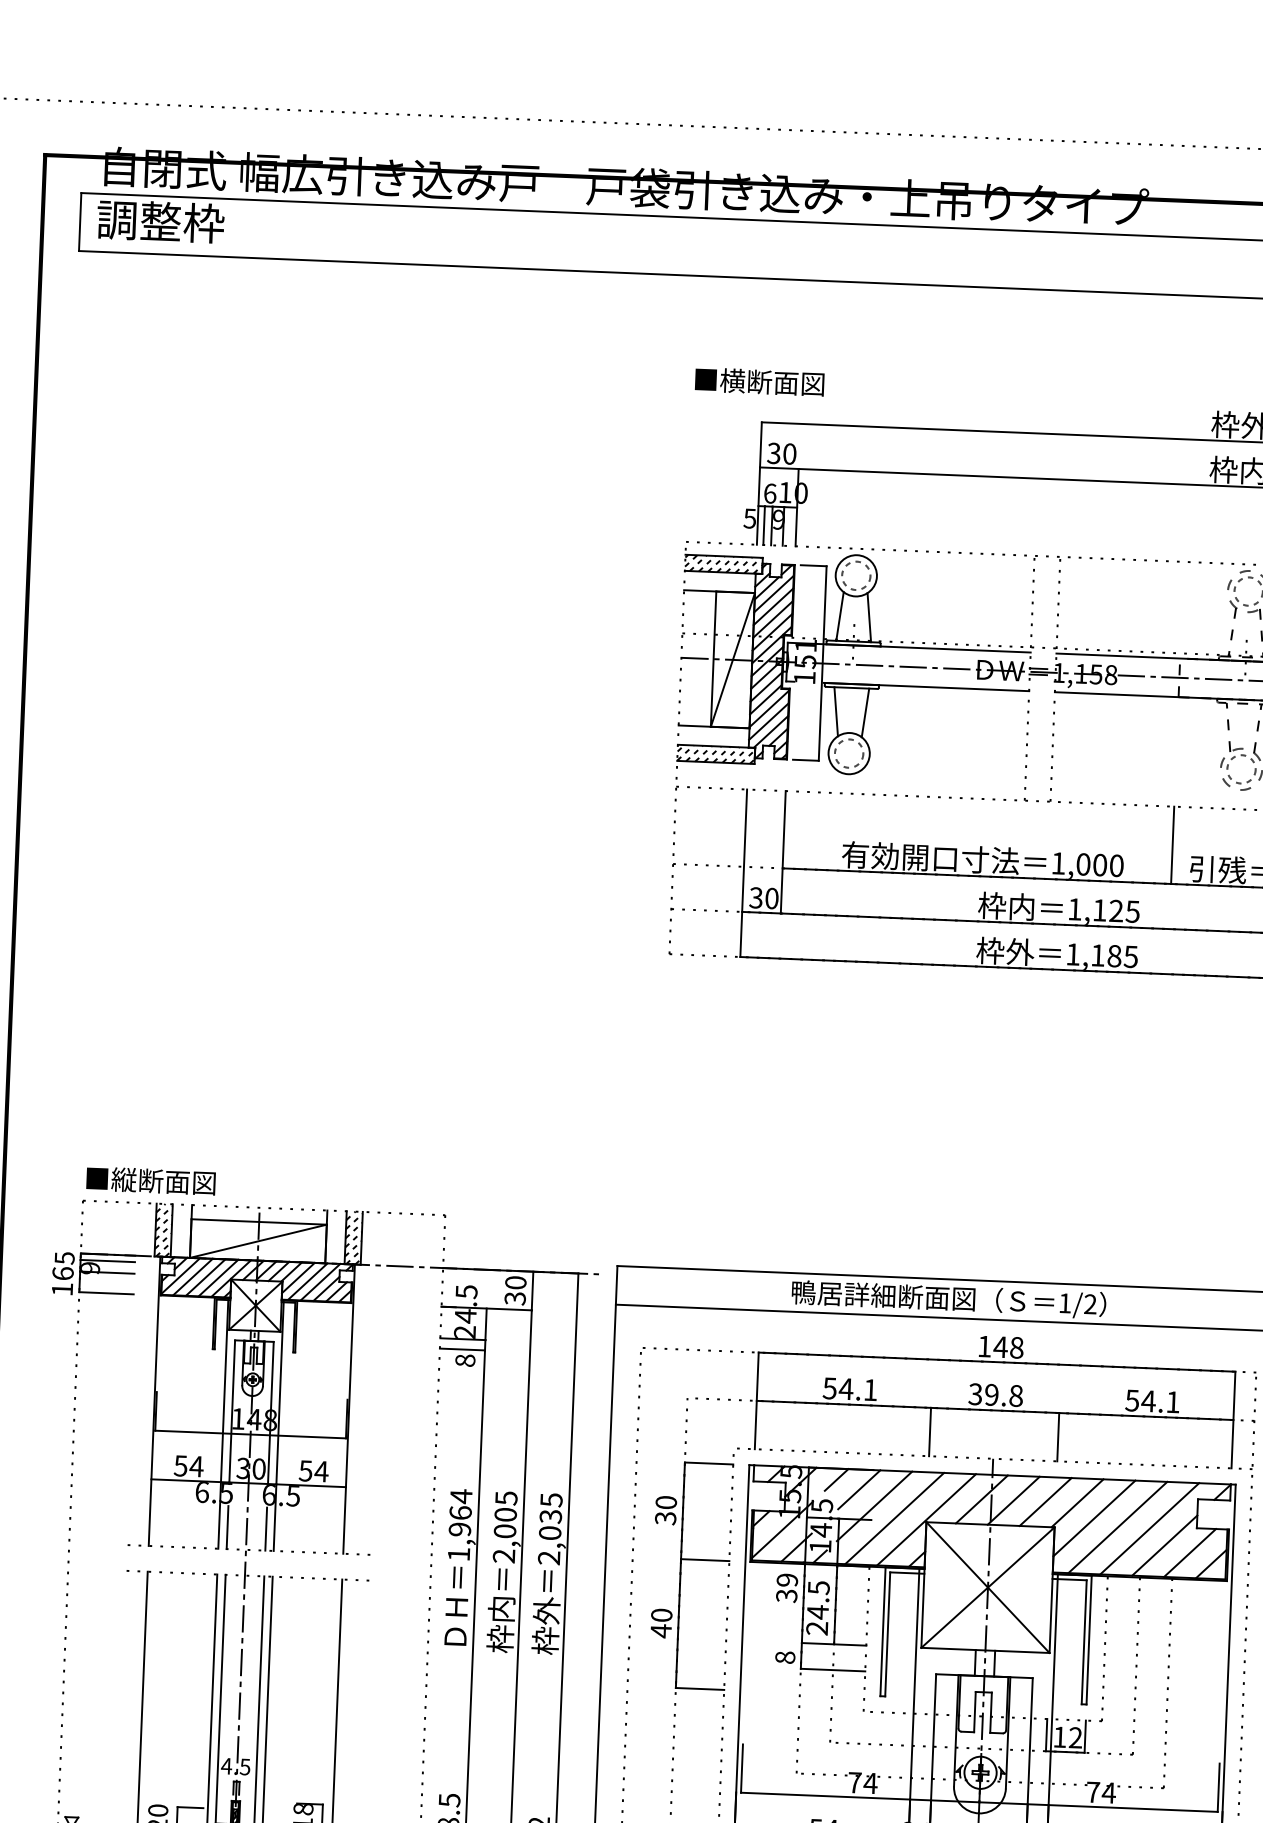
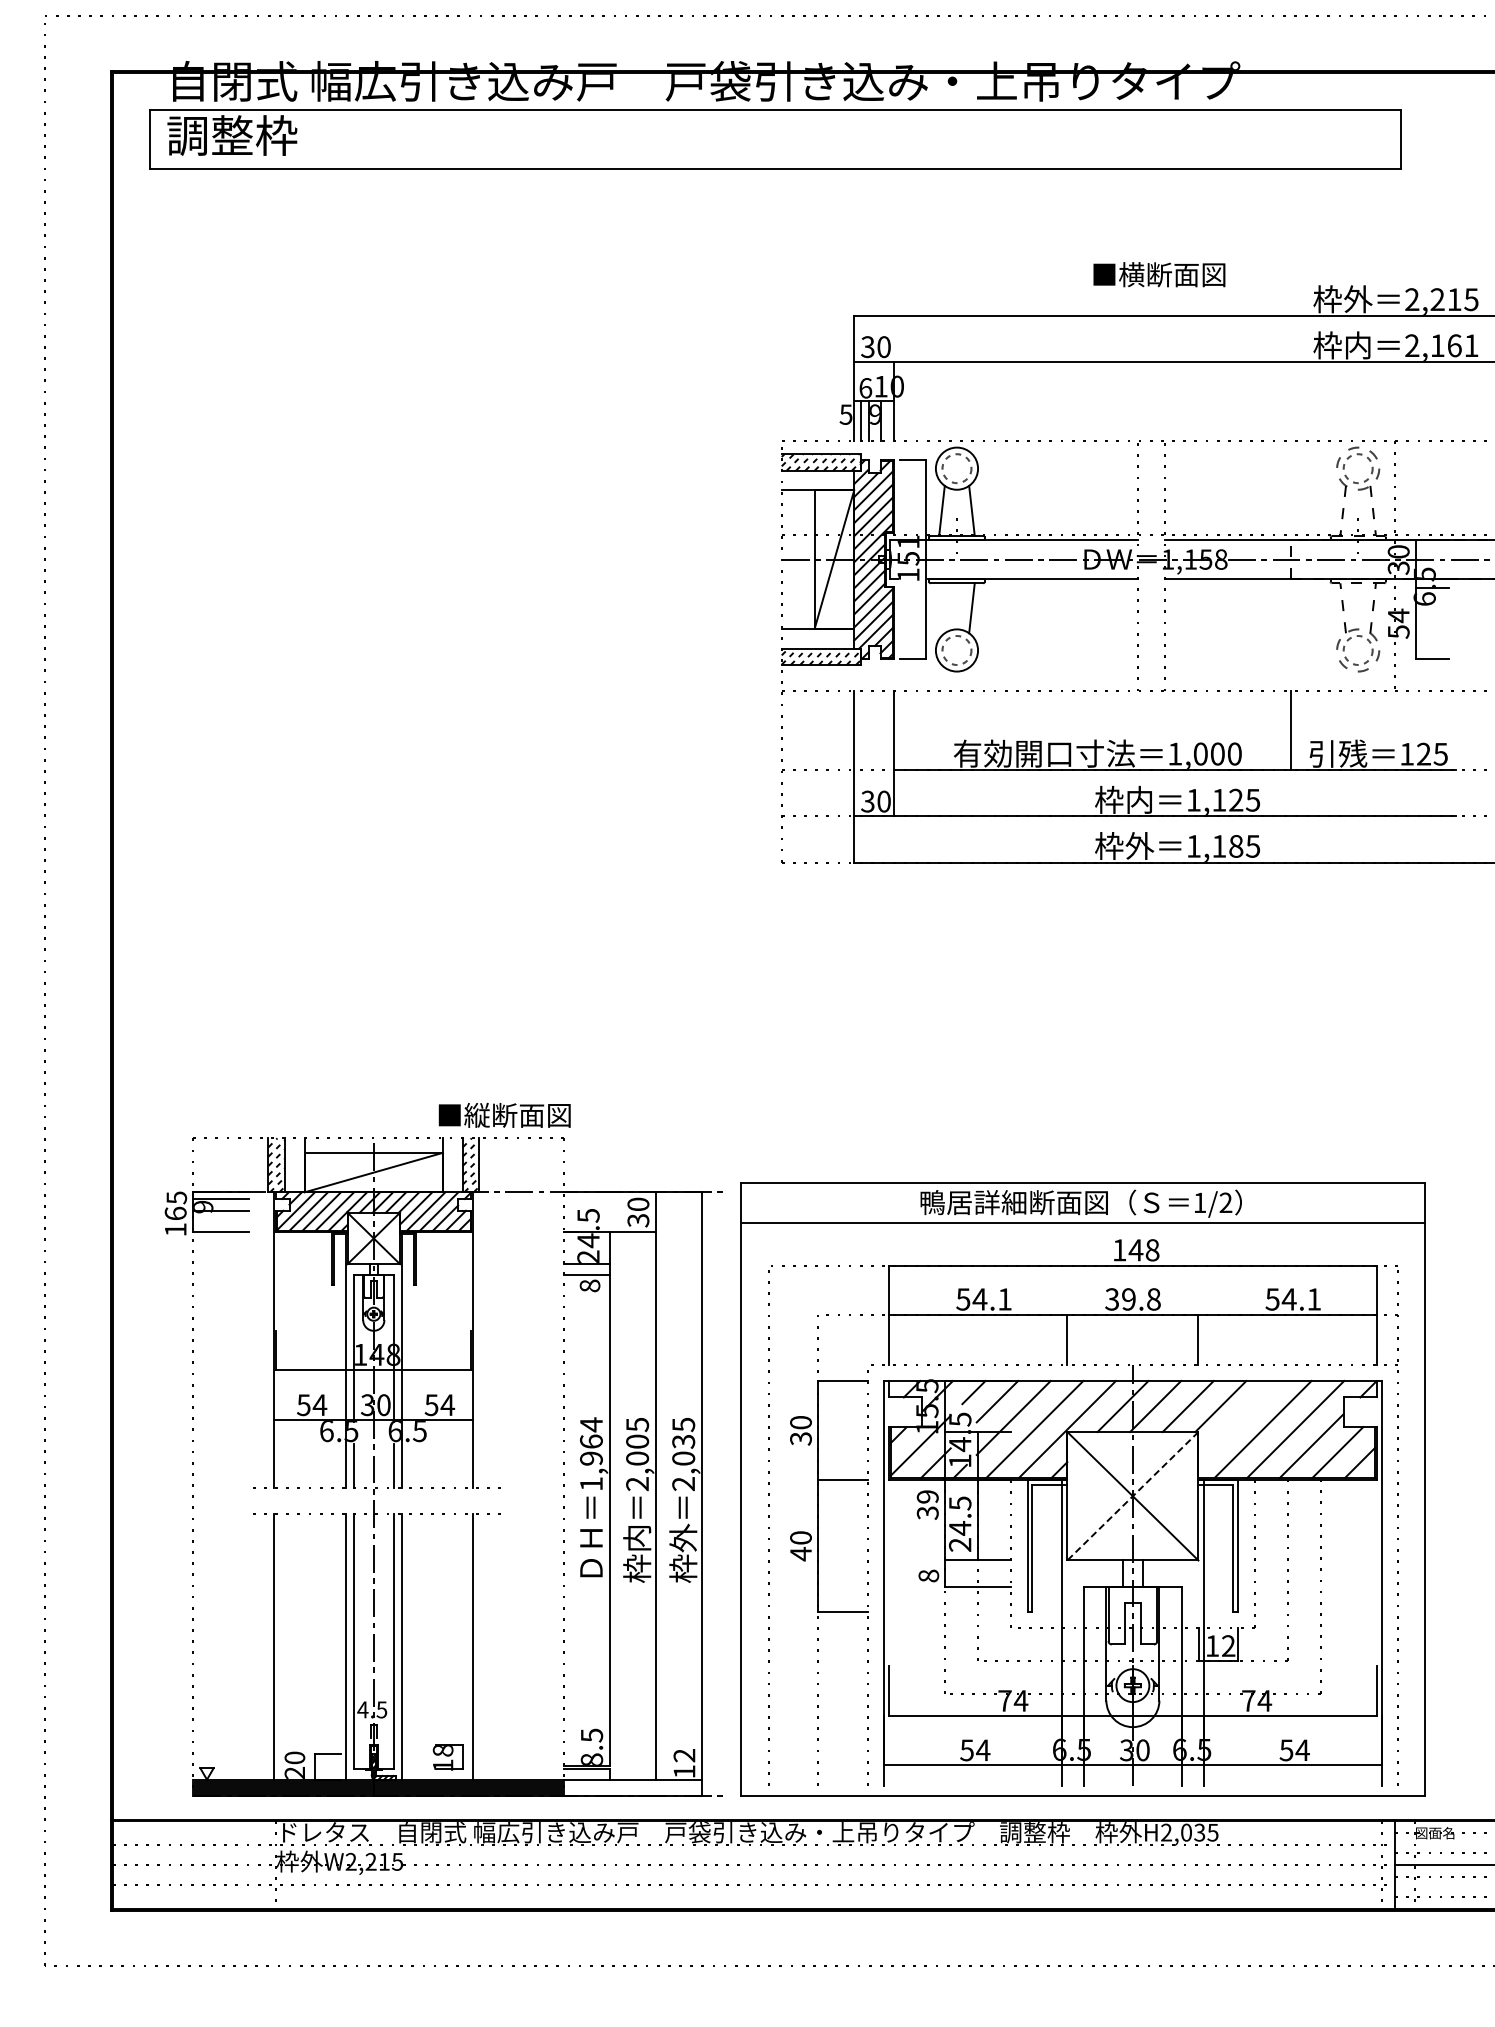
text: (759, 381) -> (1159, 274), moved
line: (835, 711) -> (941, 608), removed
text: (150, 1180) -> (504, 1114), moved
line: (1094, 1517) -> (1238, 1420), removed
line: (987, 1587) -> (1132, 1496), solid -> dashed

